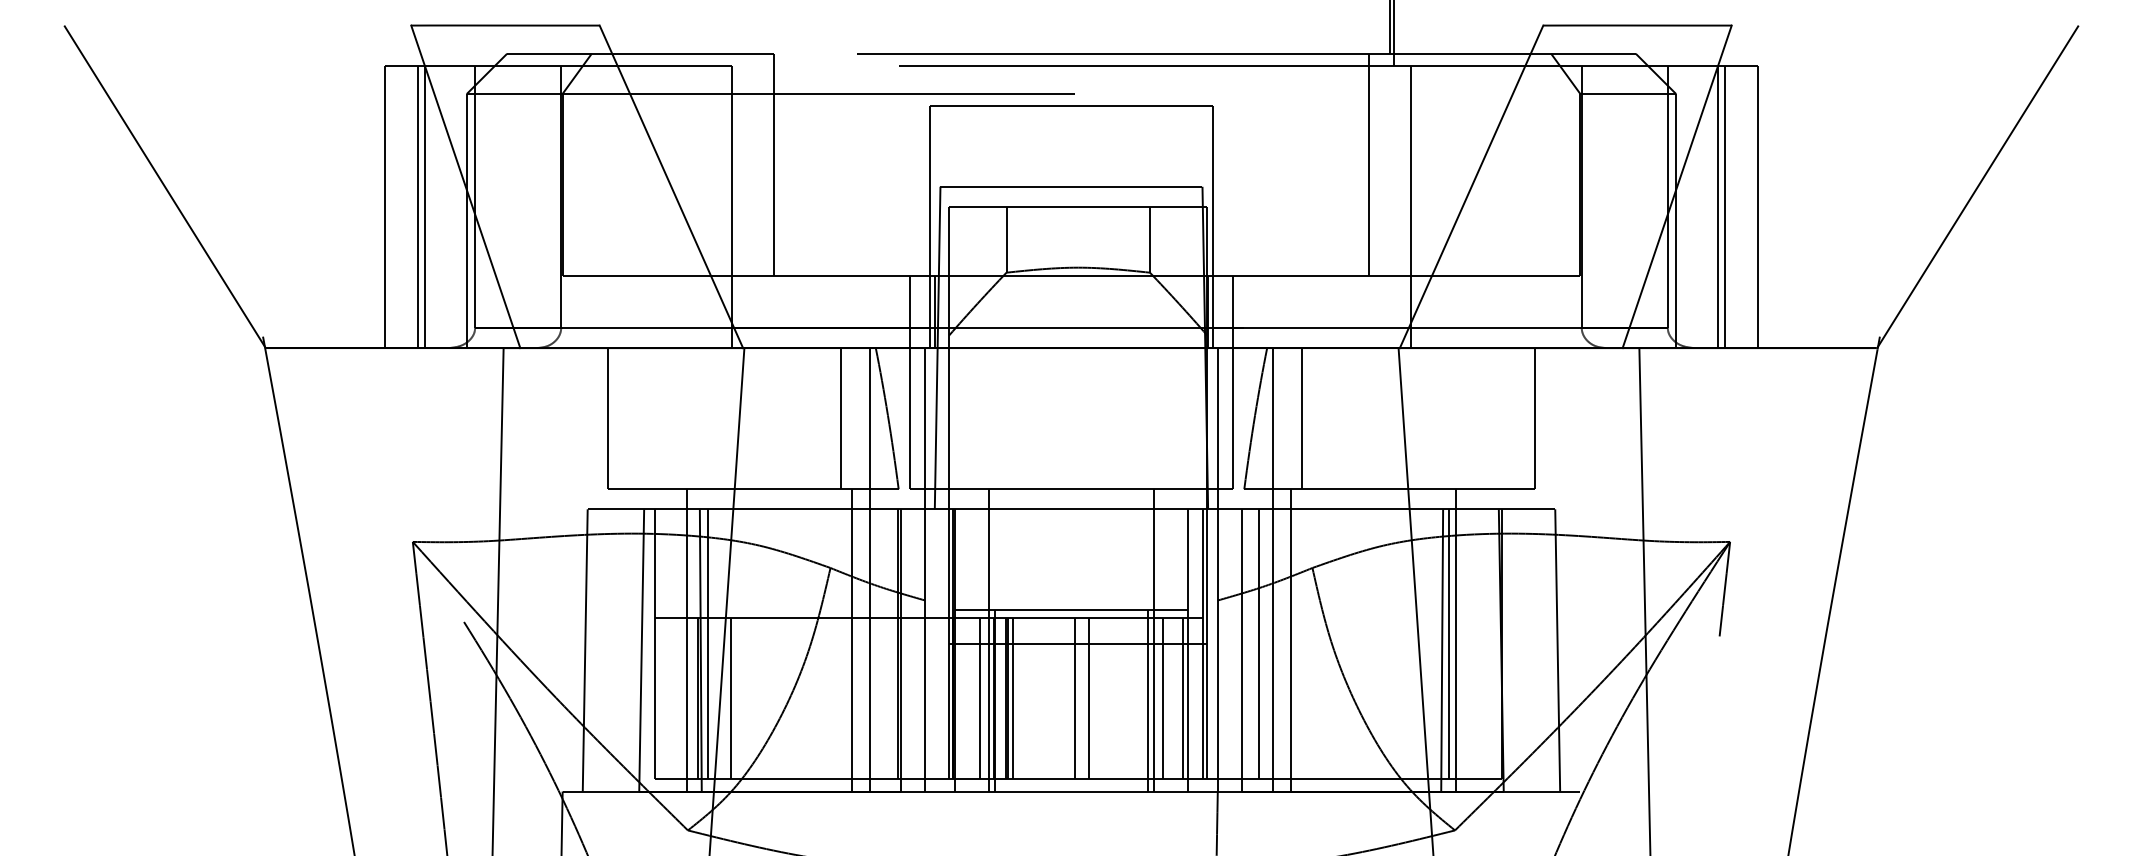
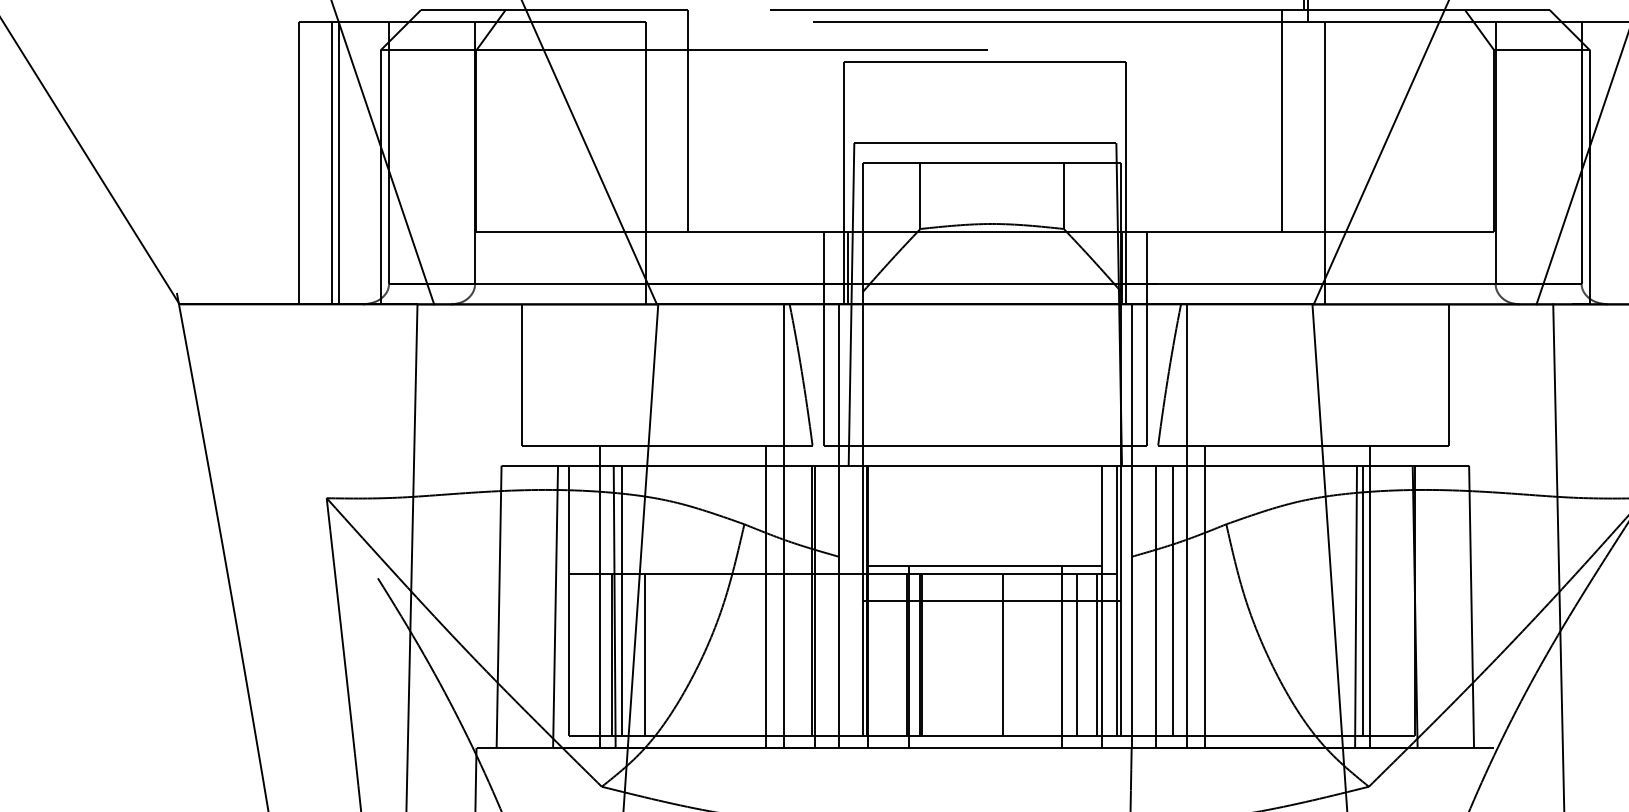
line: (841, 418) -> (755, 374), removed
line: (1301, 418) -> (1215, 374), removed
line: (988, 640) -> (902, 596), removed
line: (1154, 640) -> (1068, 596), removed
line: (979, 698) -> (893, 654), removed
line: (1013, 698) -> (927, 654), removed
line: (1075, 698) -> (989, 654), removed

